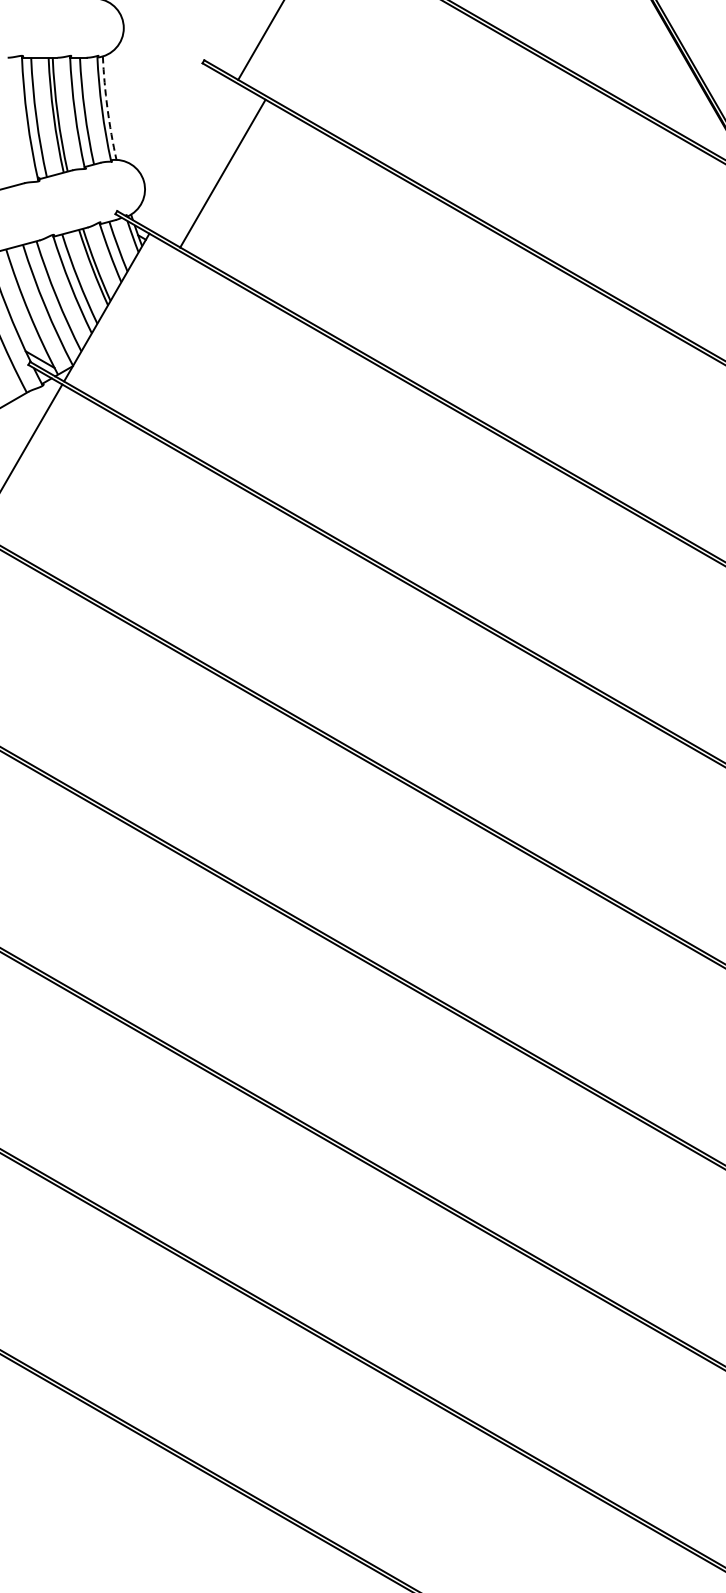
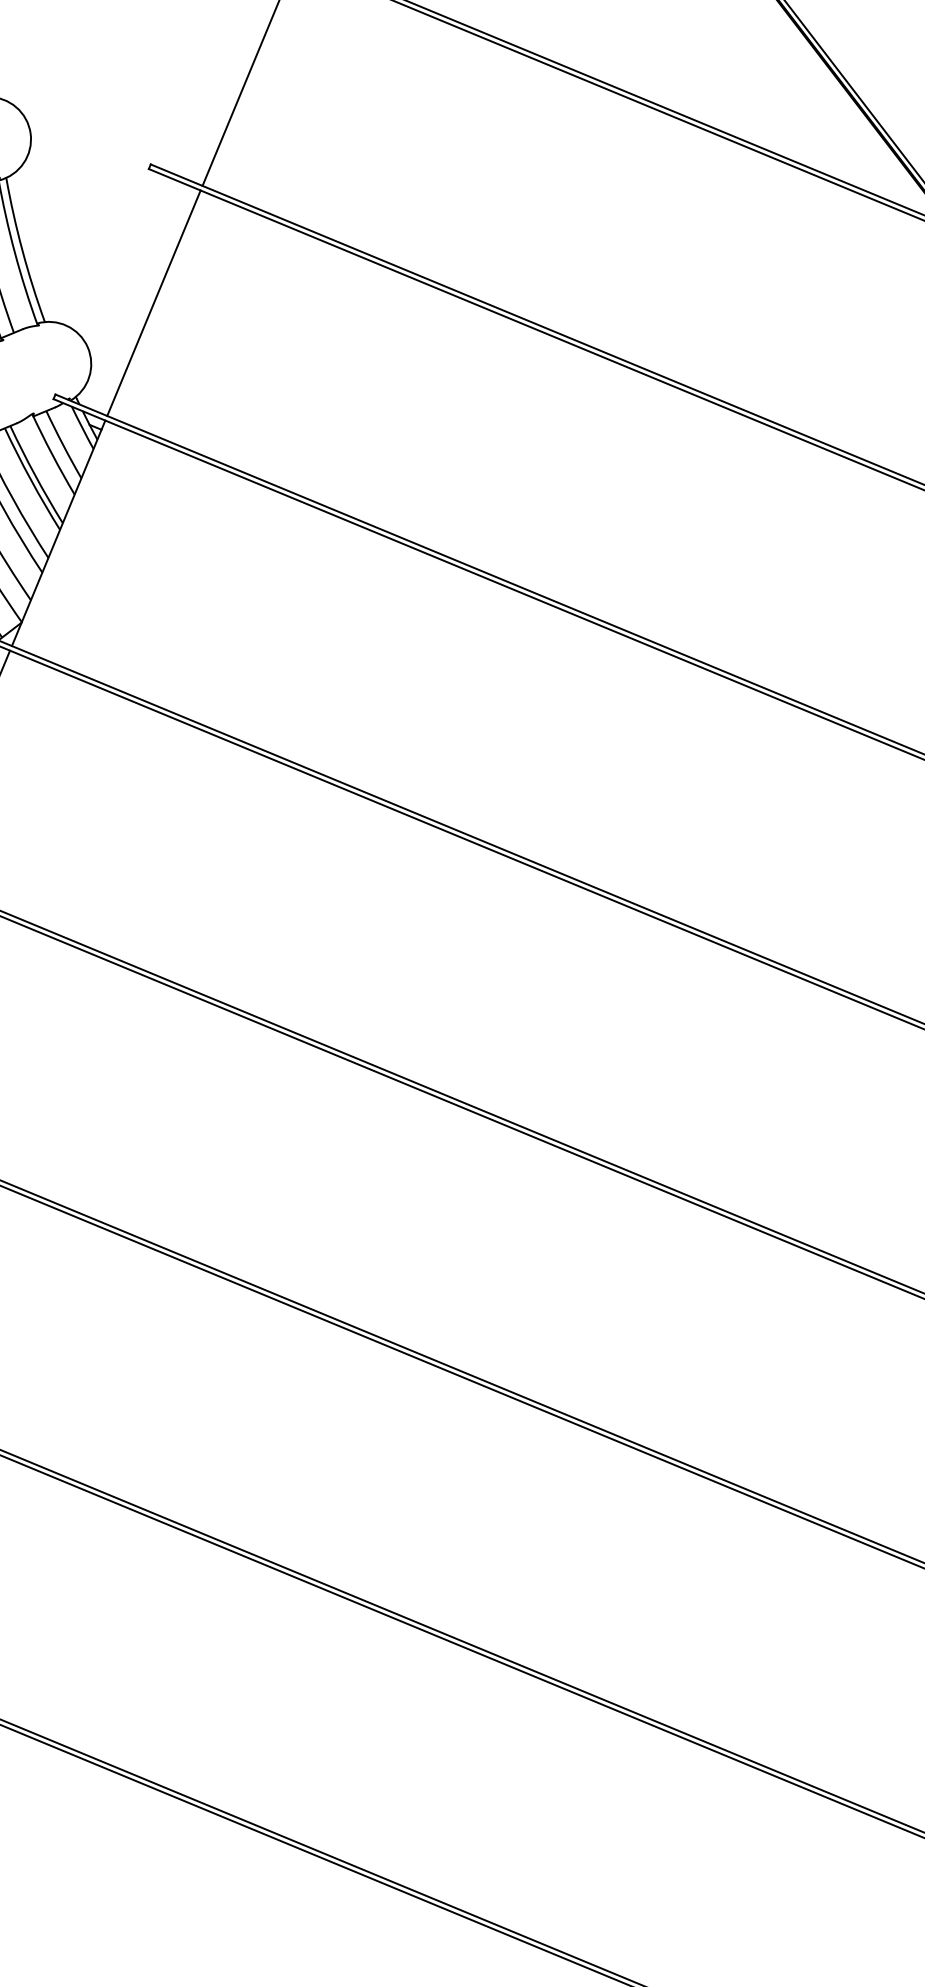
arc: (107, 108) -> (22, 250), dashed -> solid
line: (222, 173) -> (153, 302), moved

